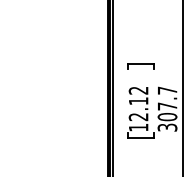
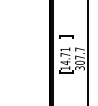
text: (138, 104) -> (65, 56), 12.12 -> 14.71

